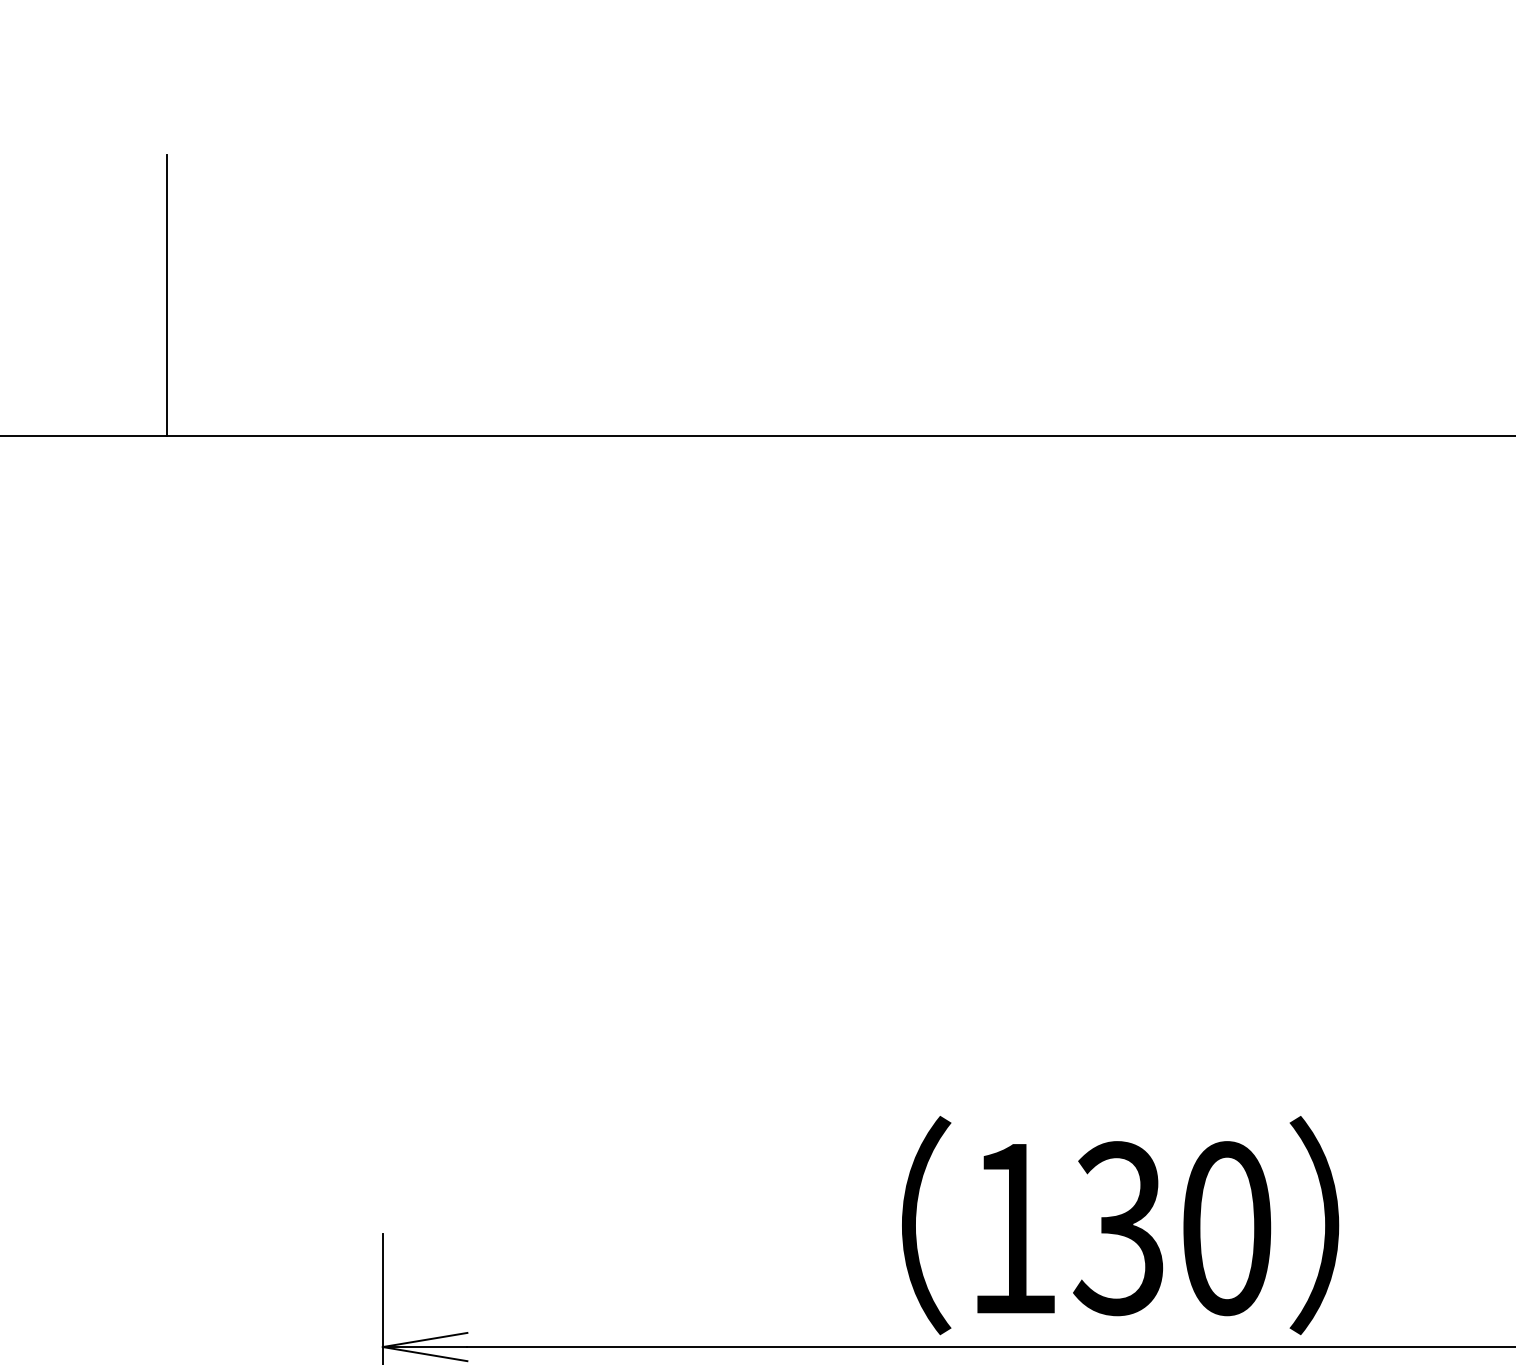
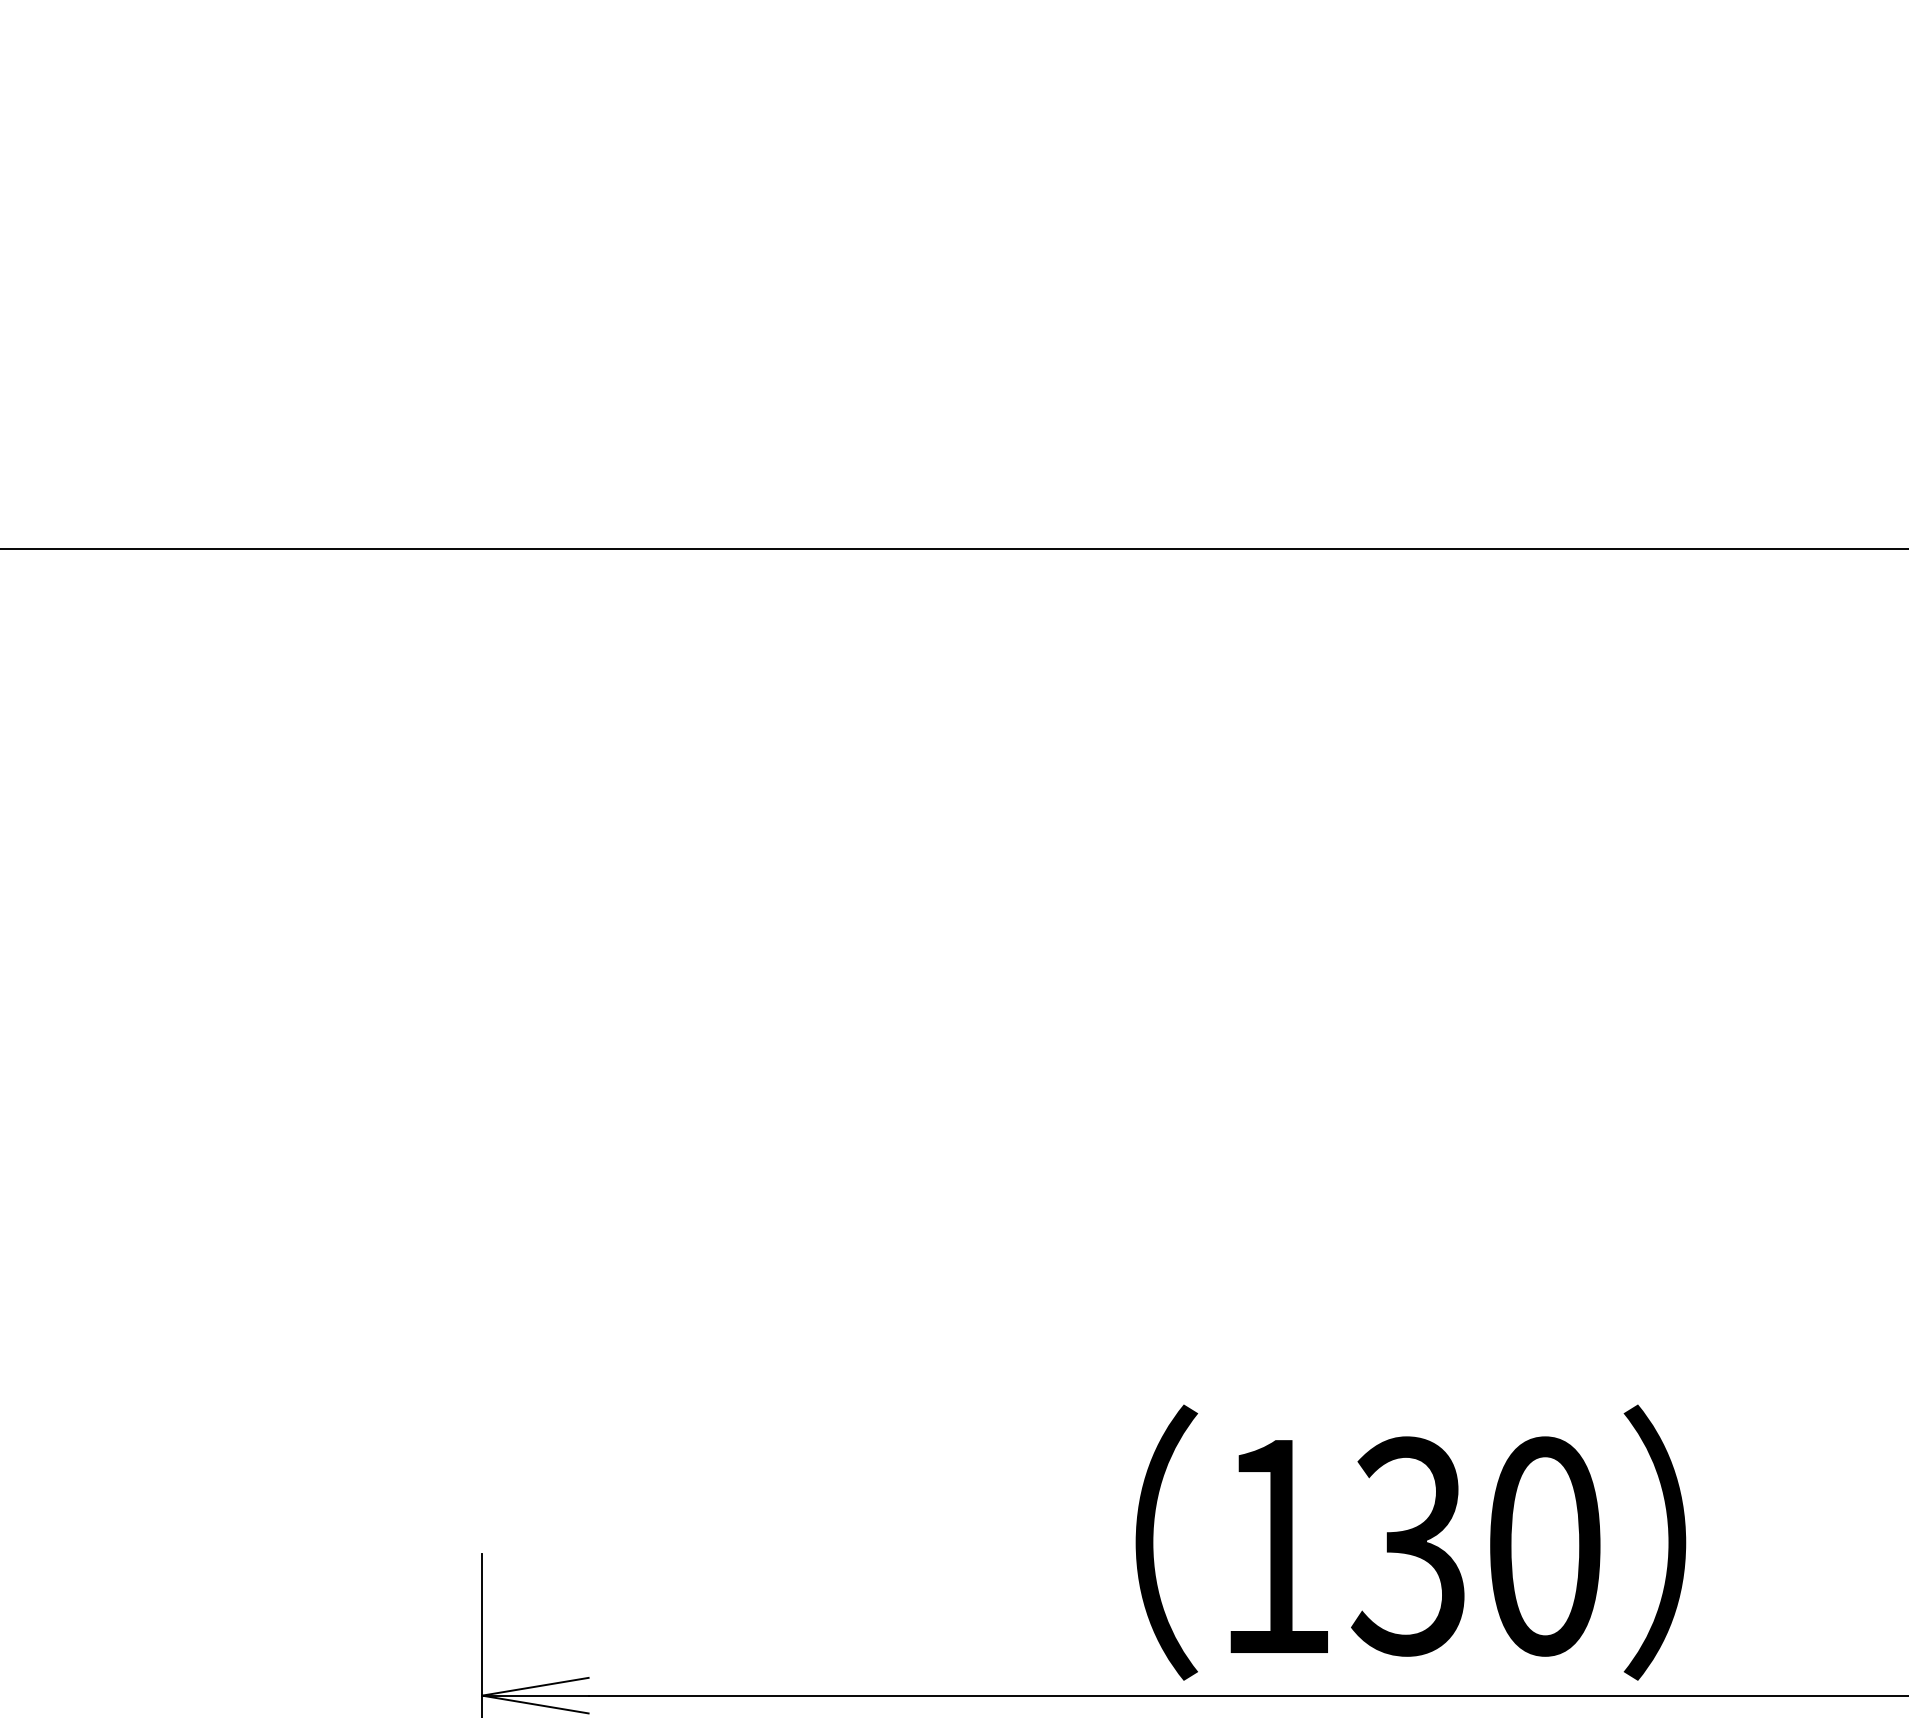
line: (167, 295) -> (210, 371), removed

